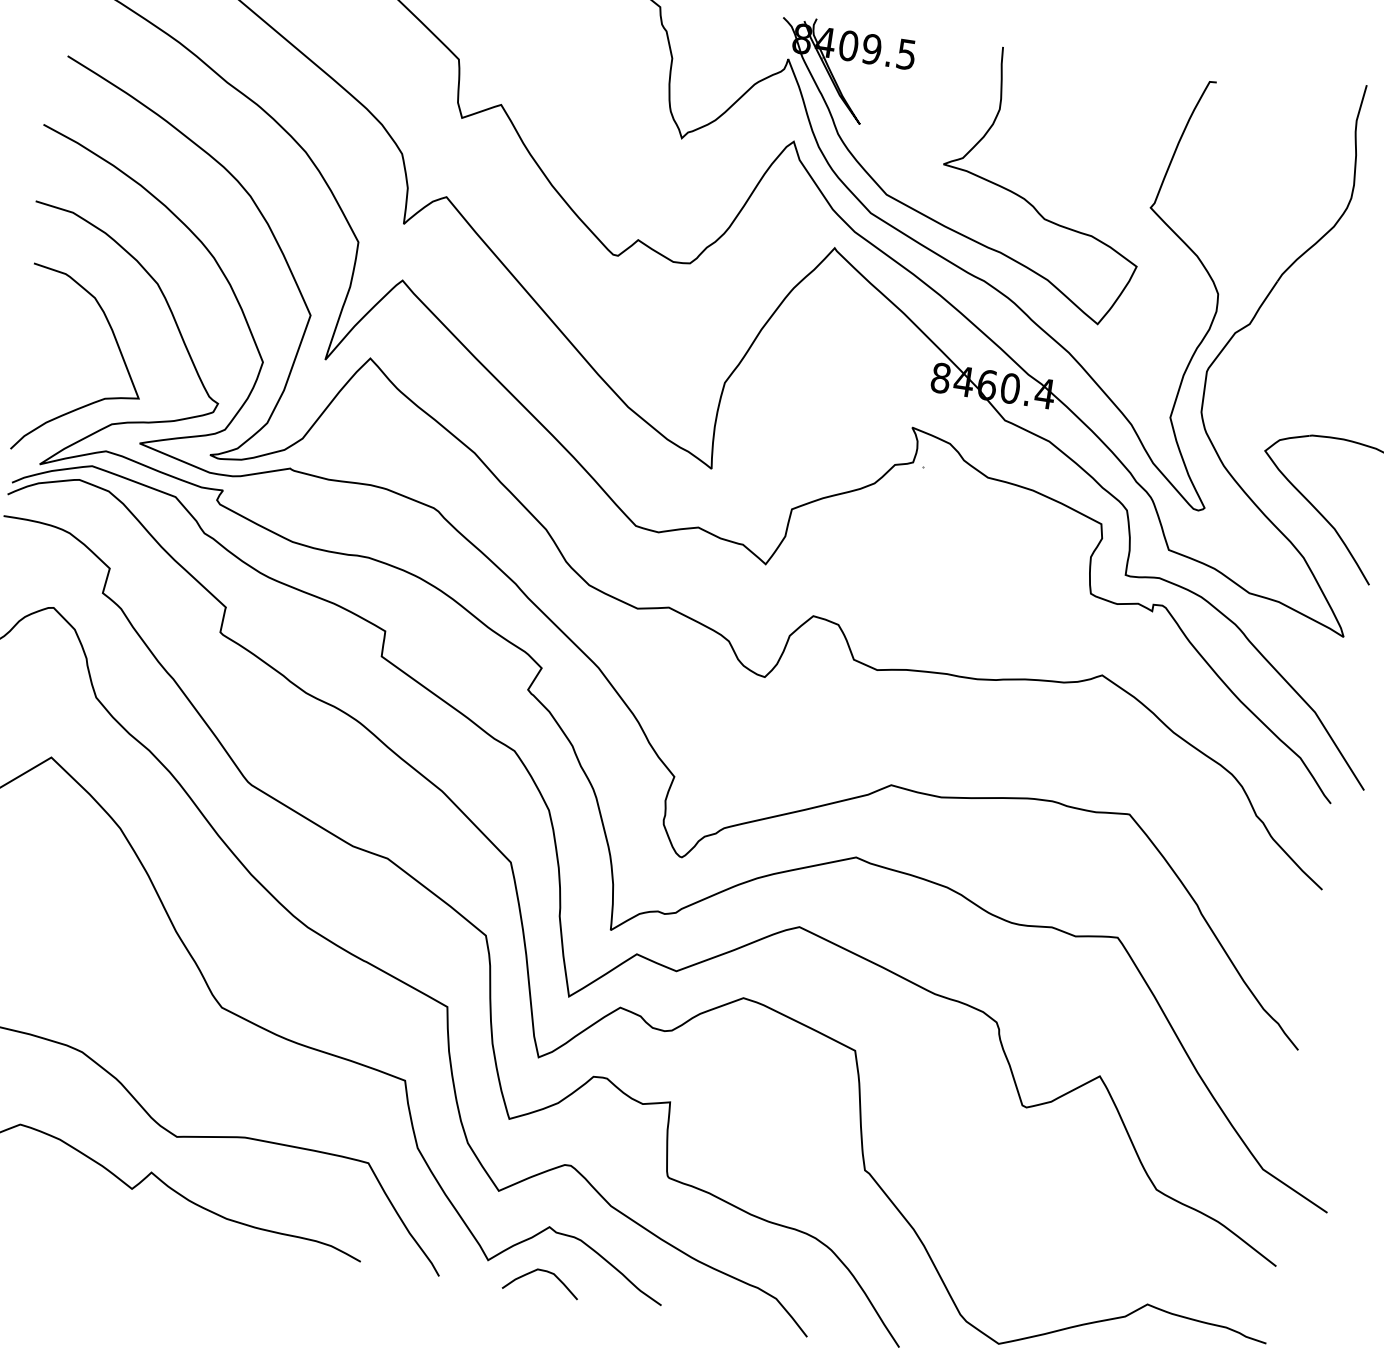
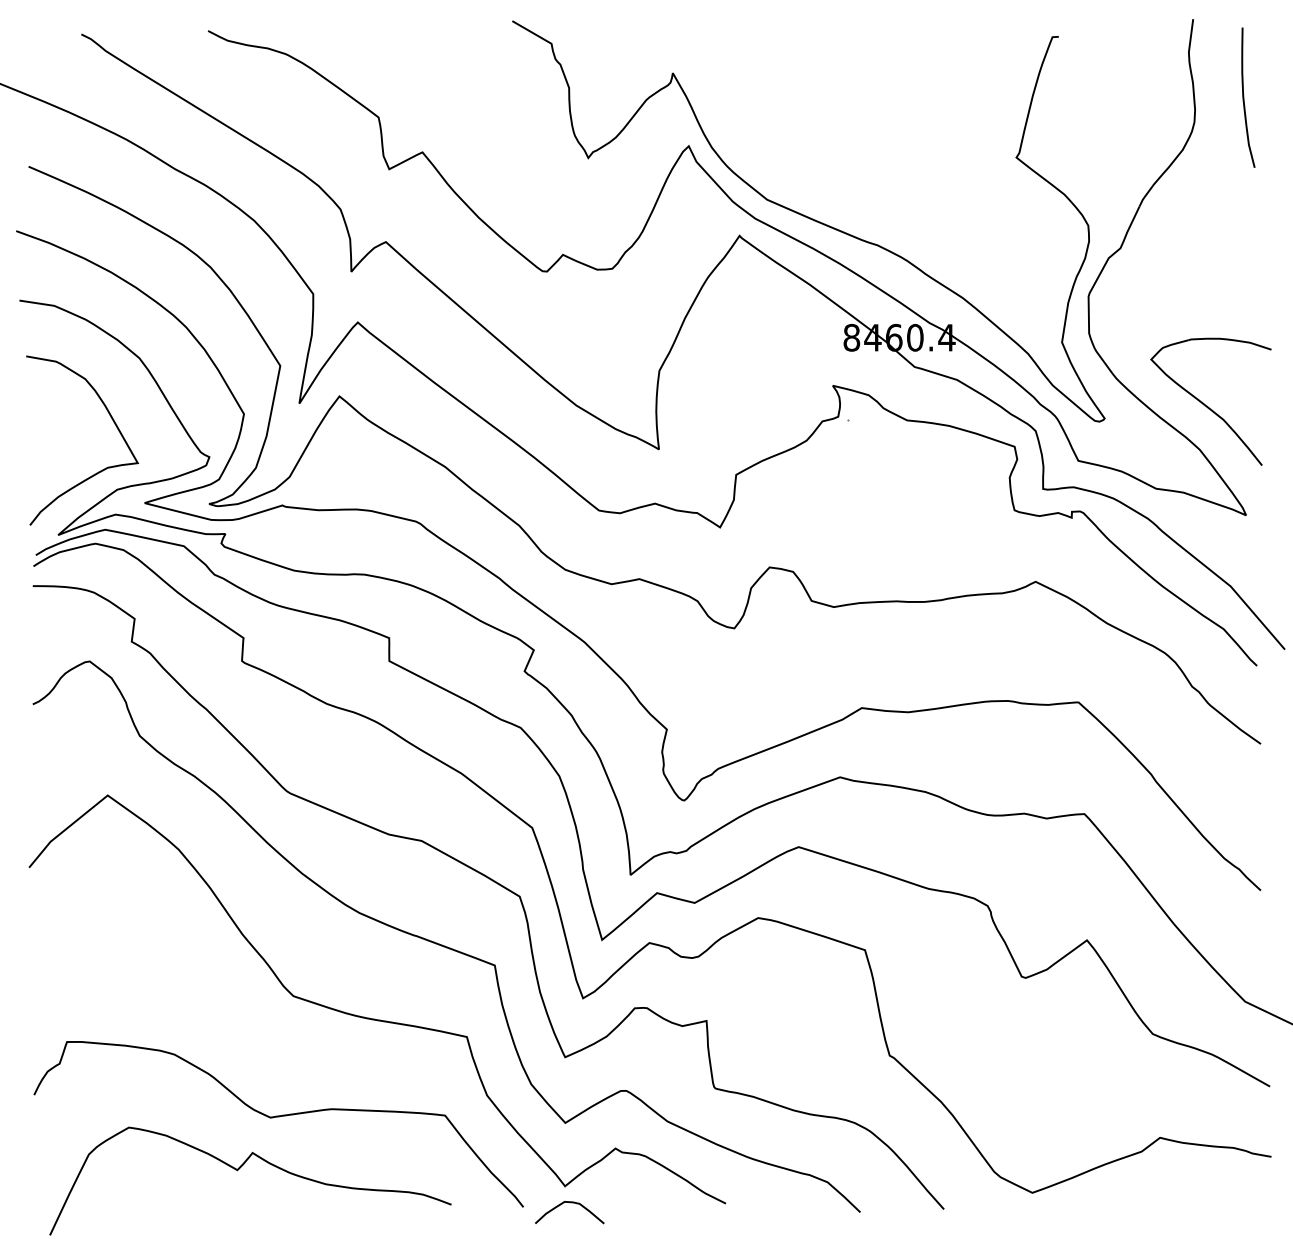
part: (955, 171) -> (837, 151), removed
curve: (543, 1272) -> (570, 1203), moved

